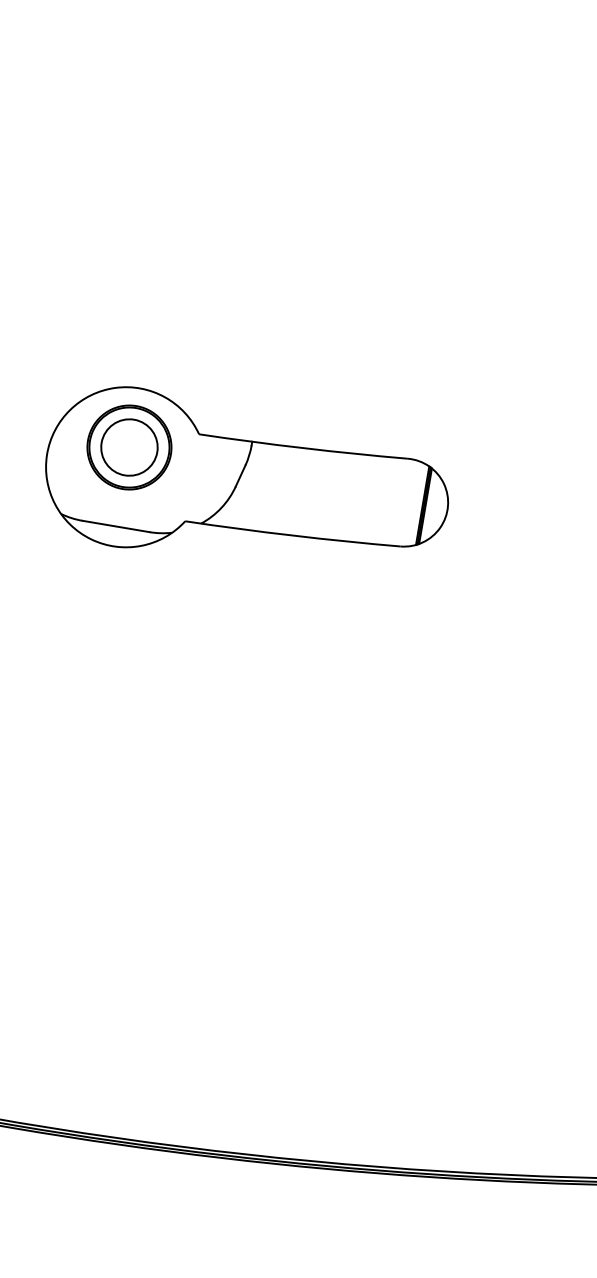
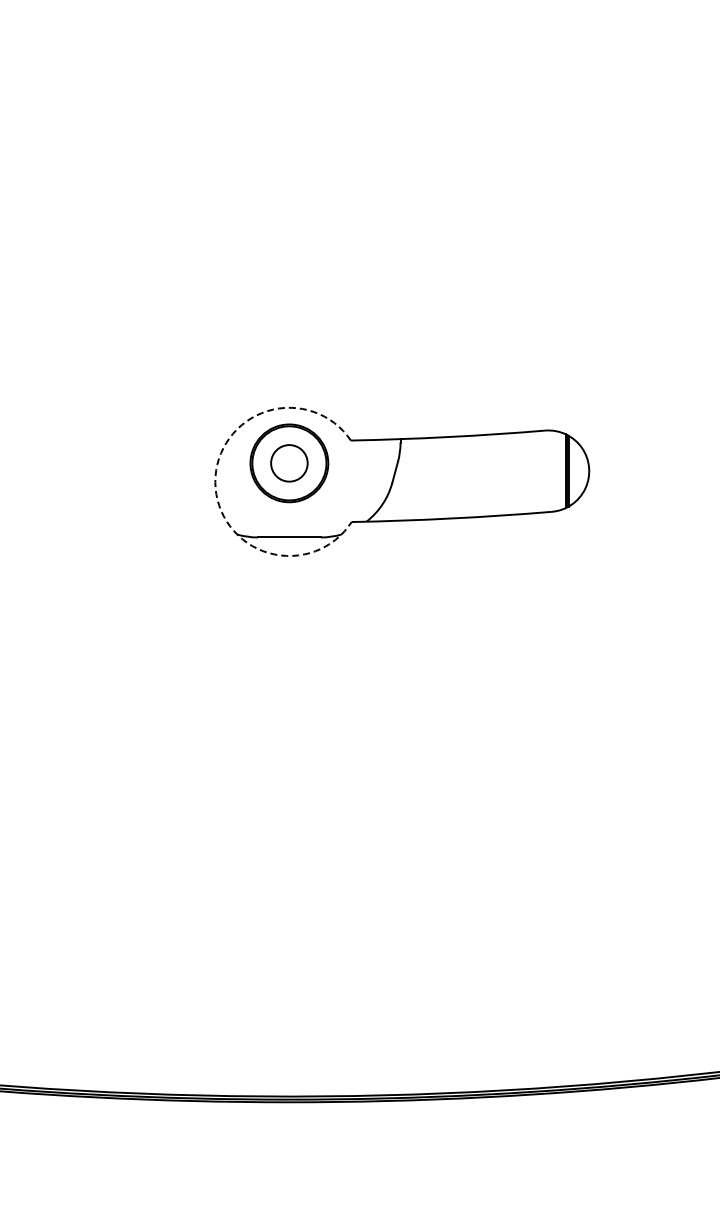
circle: (129, 447) -> (289, 463), size x0.7
arc: (47, 454) -> (215, 482), solid -> dashed

